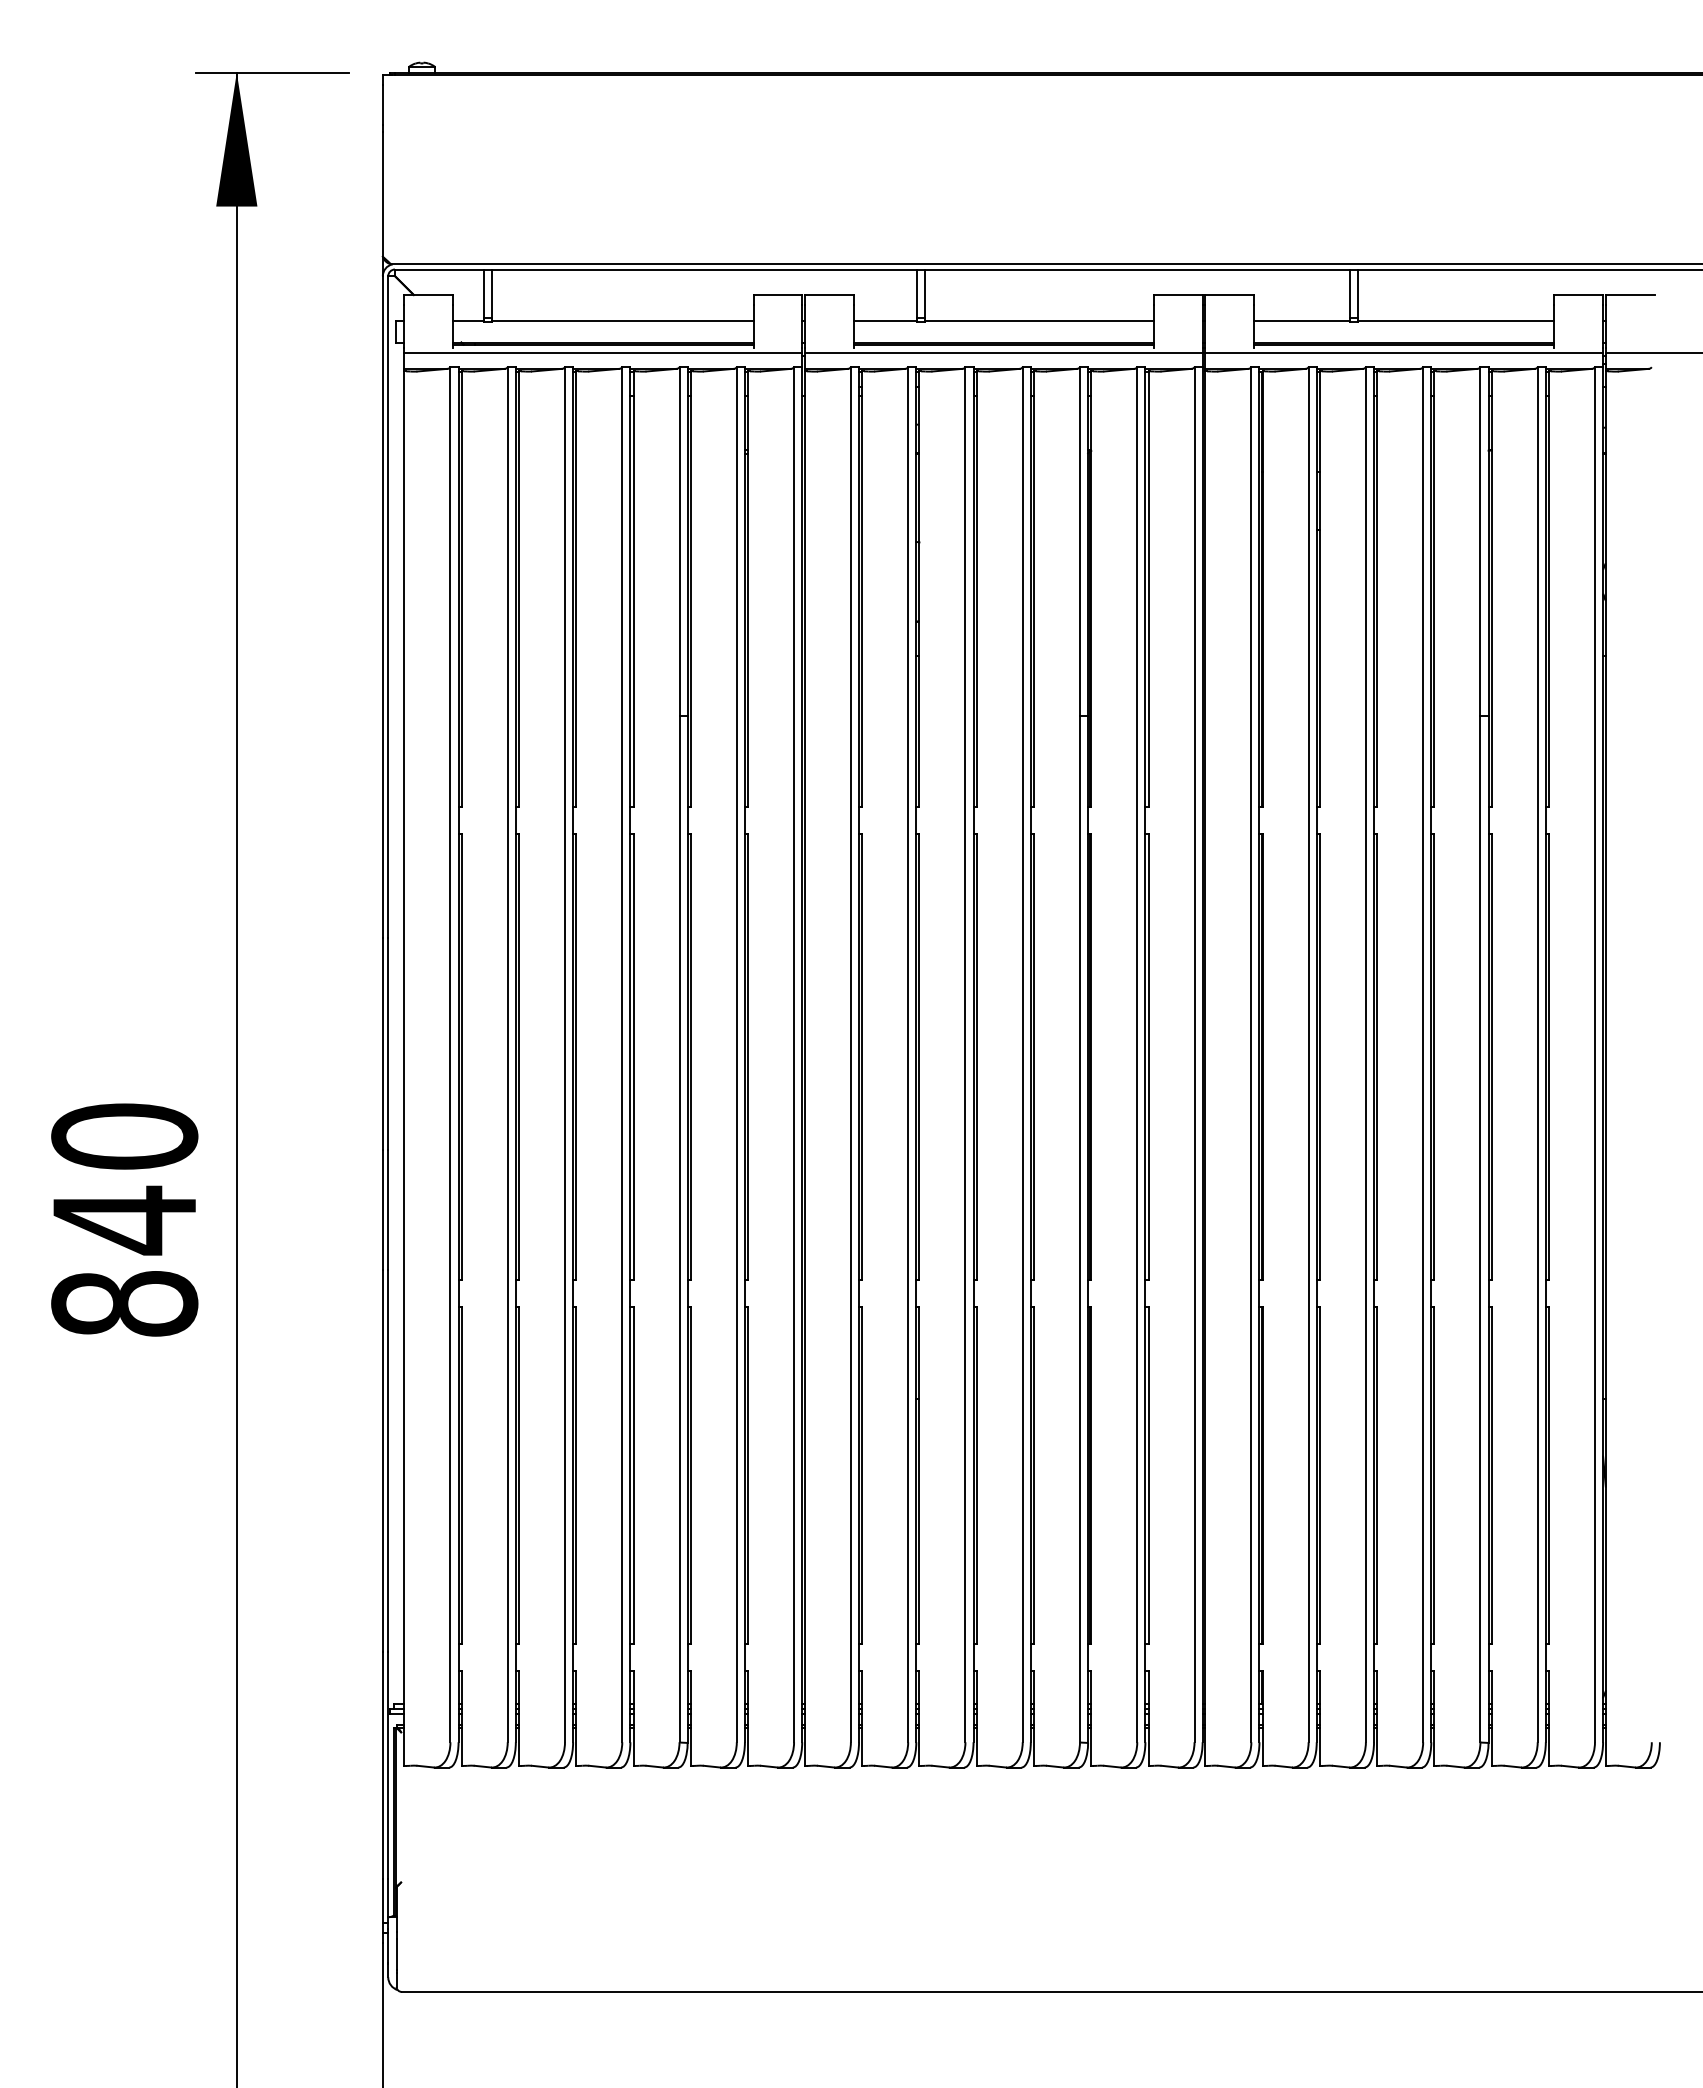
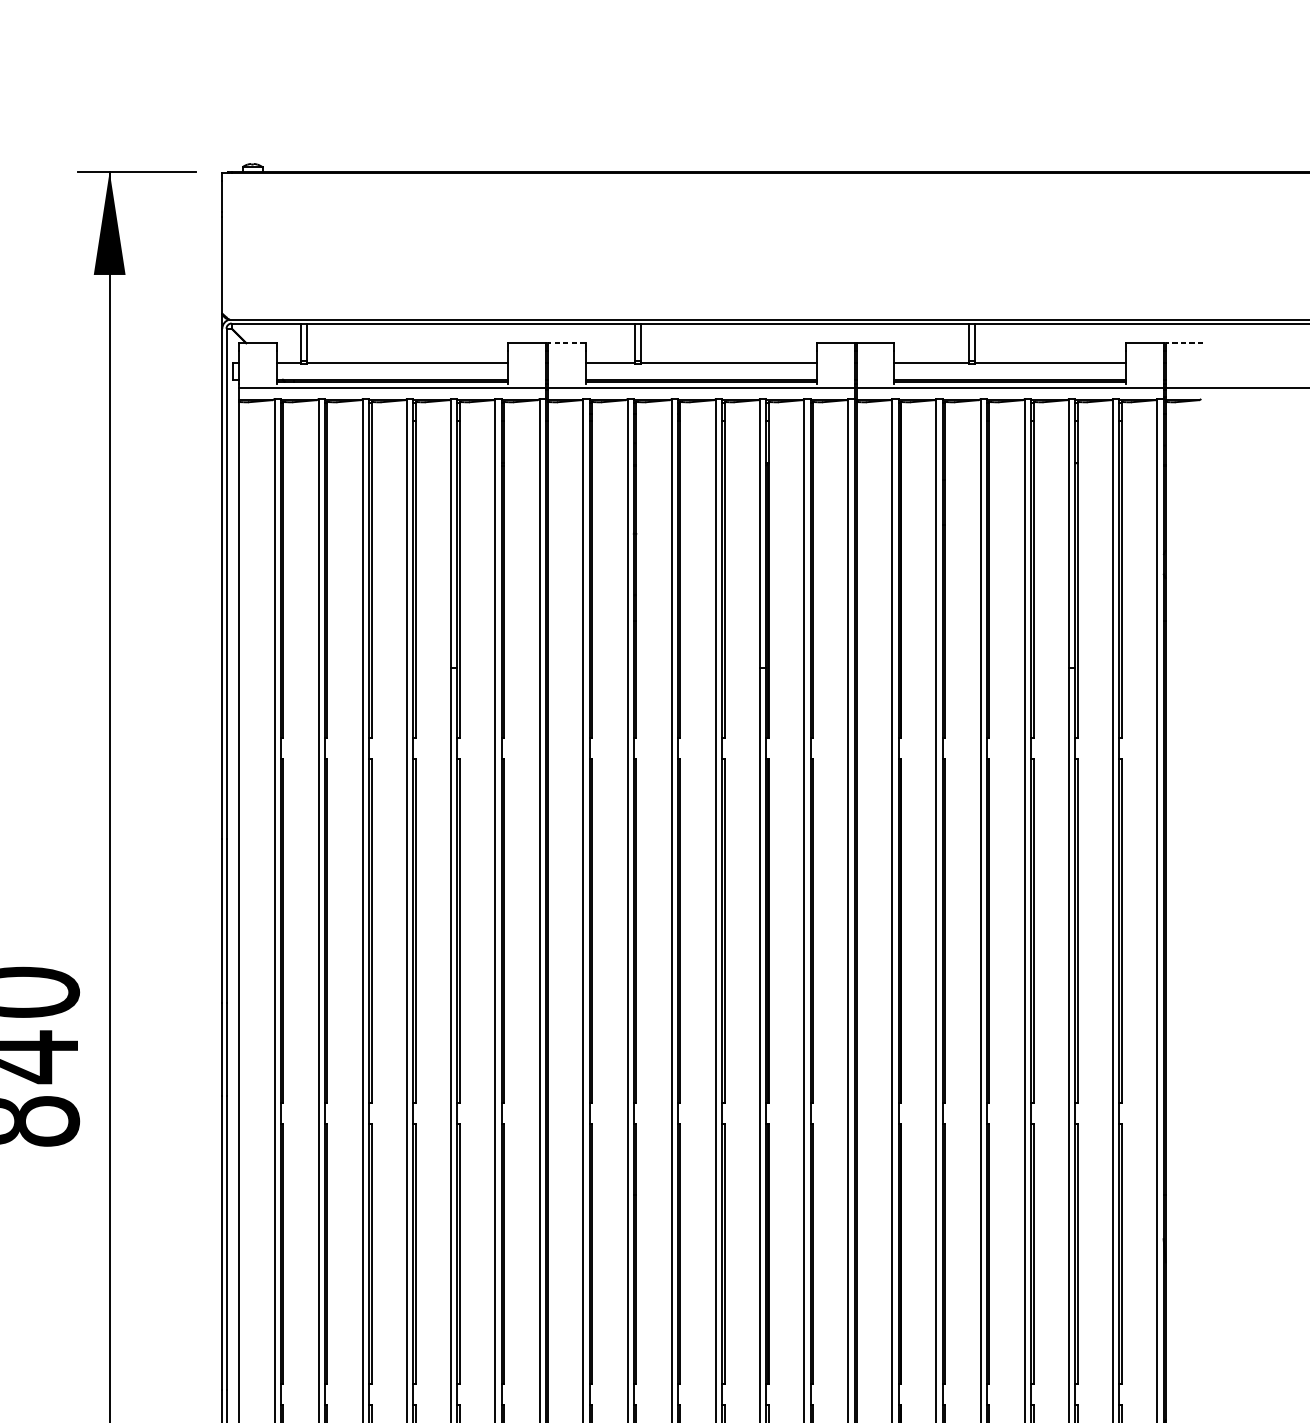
line: (828, 294) -> (566, 342), solid -> dashed
line: (1629, 294) -> (1184, 342), solid -> dashed

